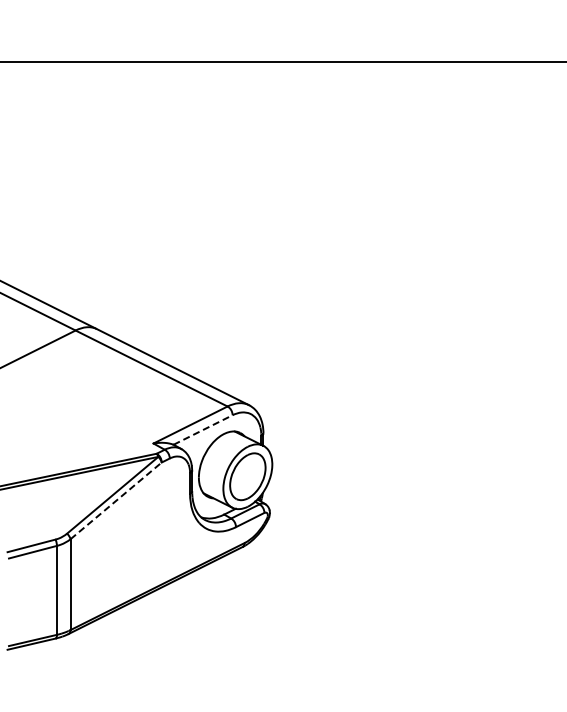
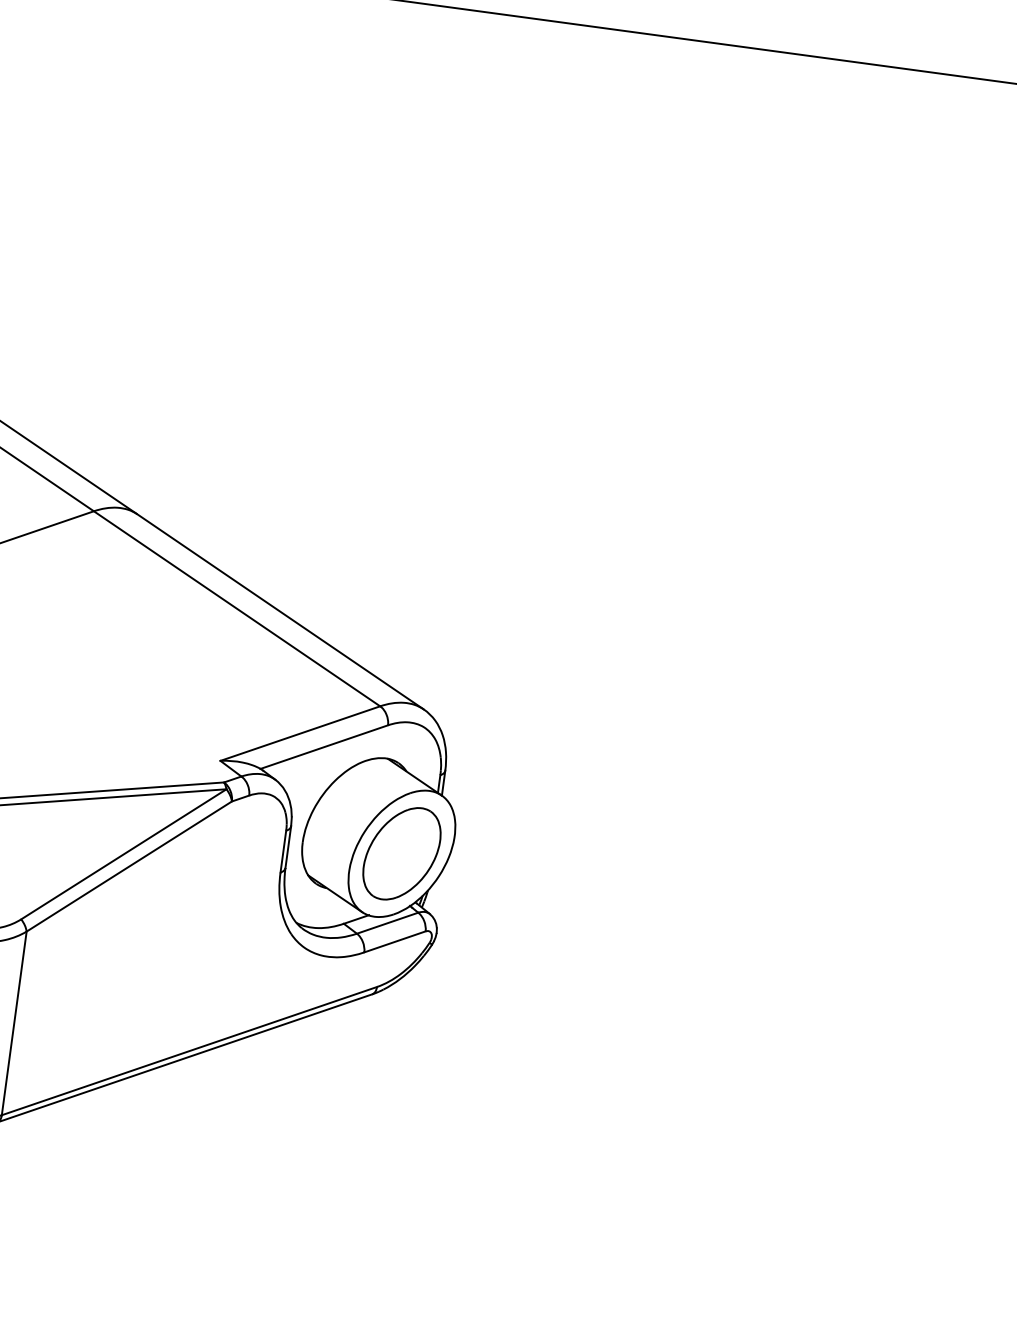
line: (203, 429) -> (325, 746), dashed -> solid
line: (116, 500) -> (130, 865), dashed -> solid

